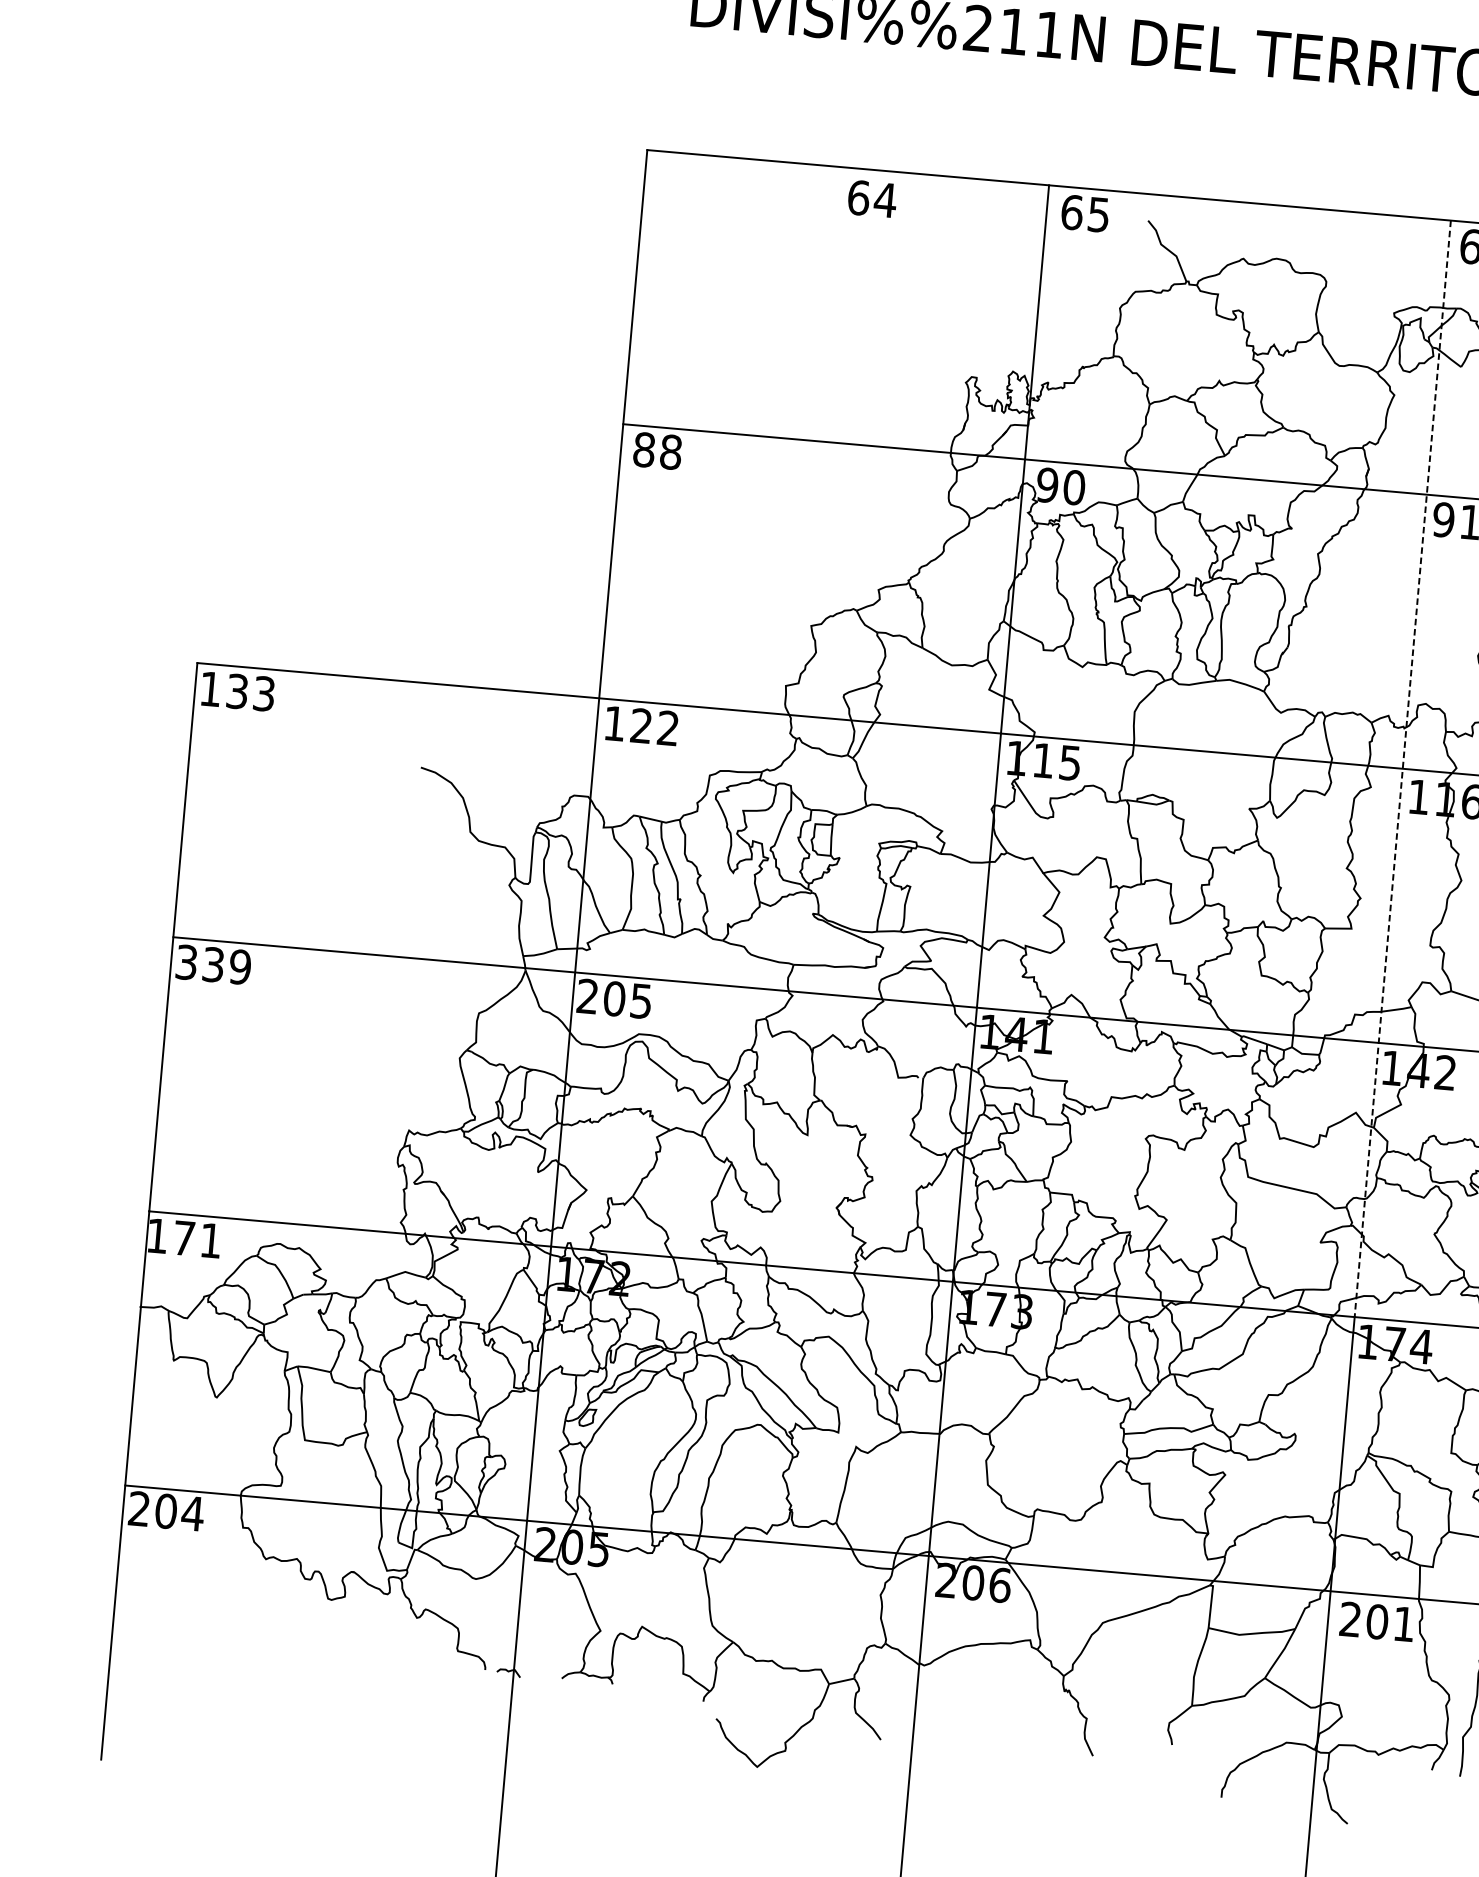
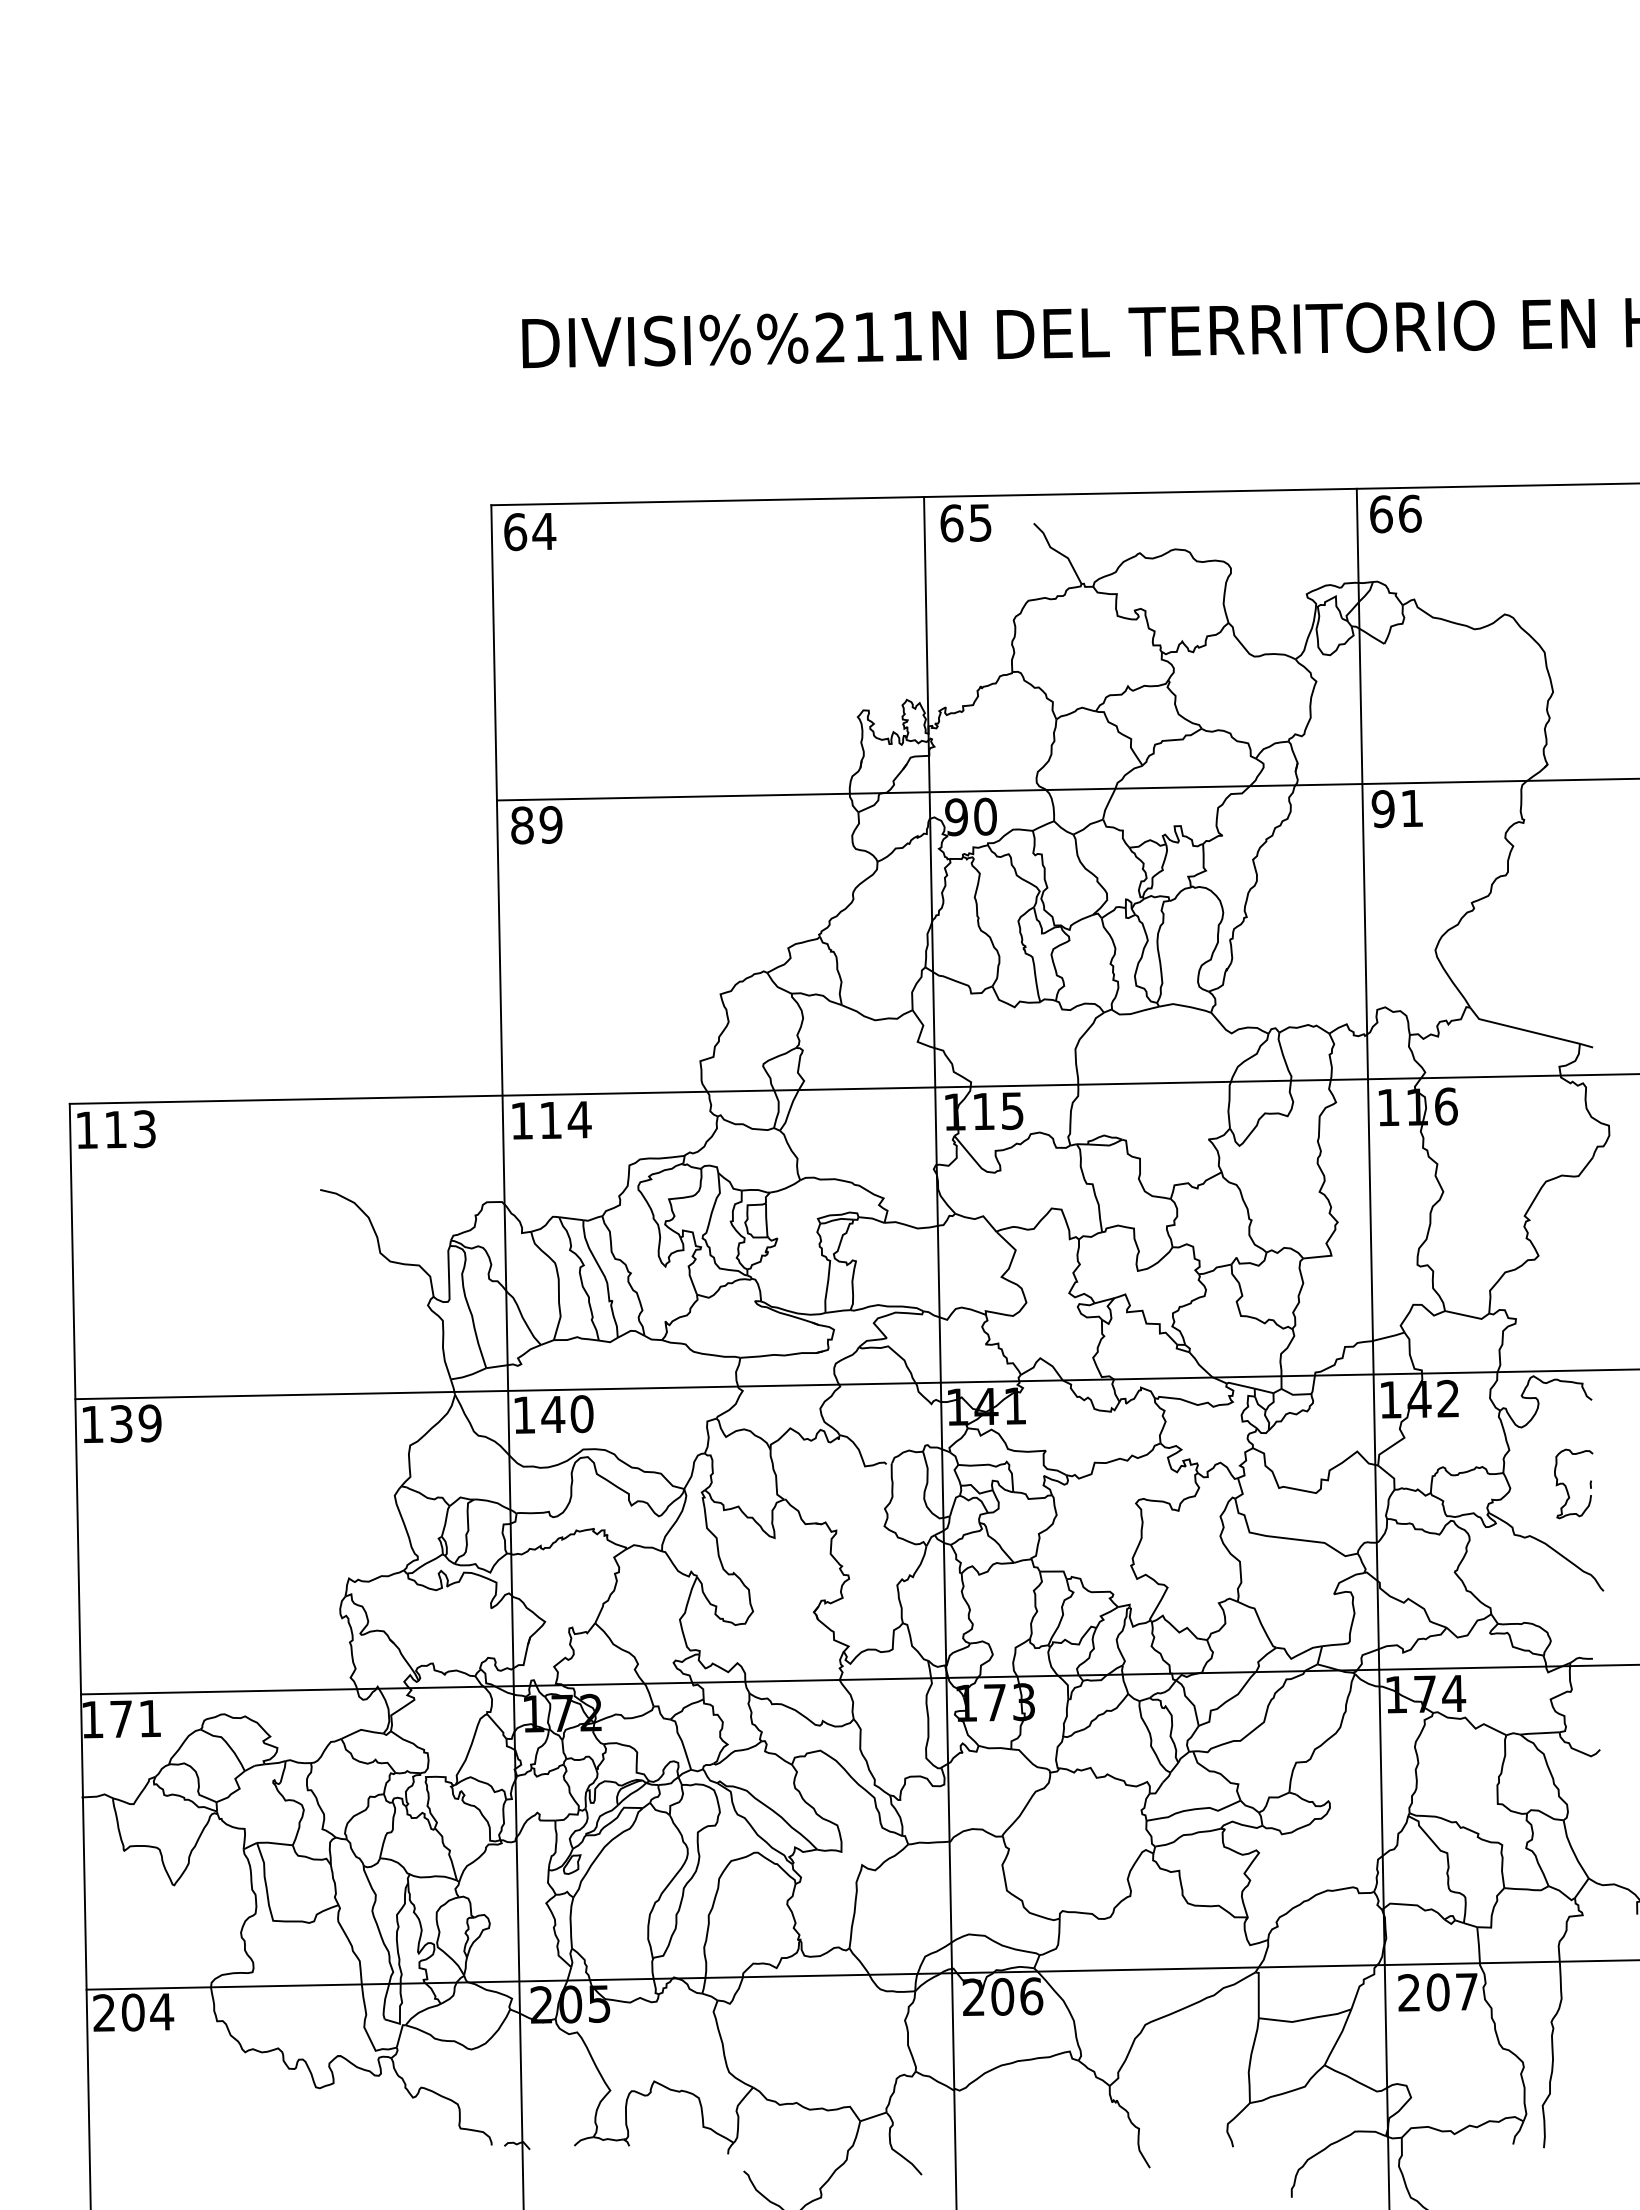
text: (872, 199) -> (530, 532), moved
text: (670, 451) -> (550, 824), 88 -> 89
text: (237, 691) -> (115, 1129), 133 -> 113
text: (655, 726) -> (565, 1119), 122 -> 114
line: (1402, 768) -> (1367, 1079), dashed -> solid
text: (186, 962) -> (92, 1424), 339 -> 139
text: (614, 998) -> (553, 1414), 205 -> 140
text: (1403, 1623) -> (1466, 1991), 201 -> 207

